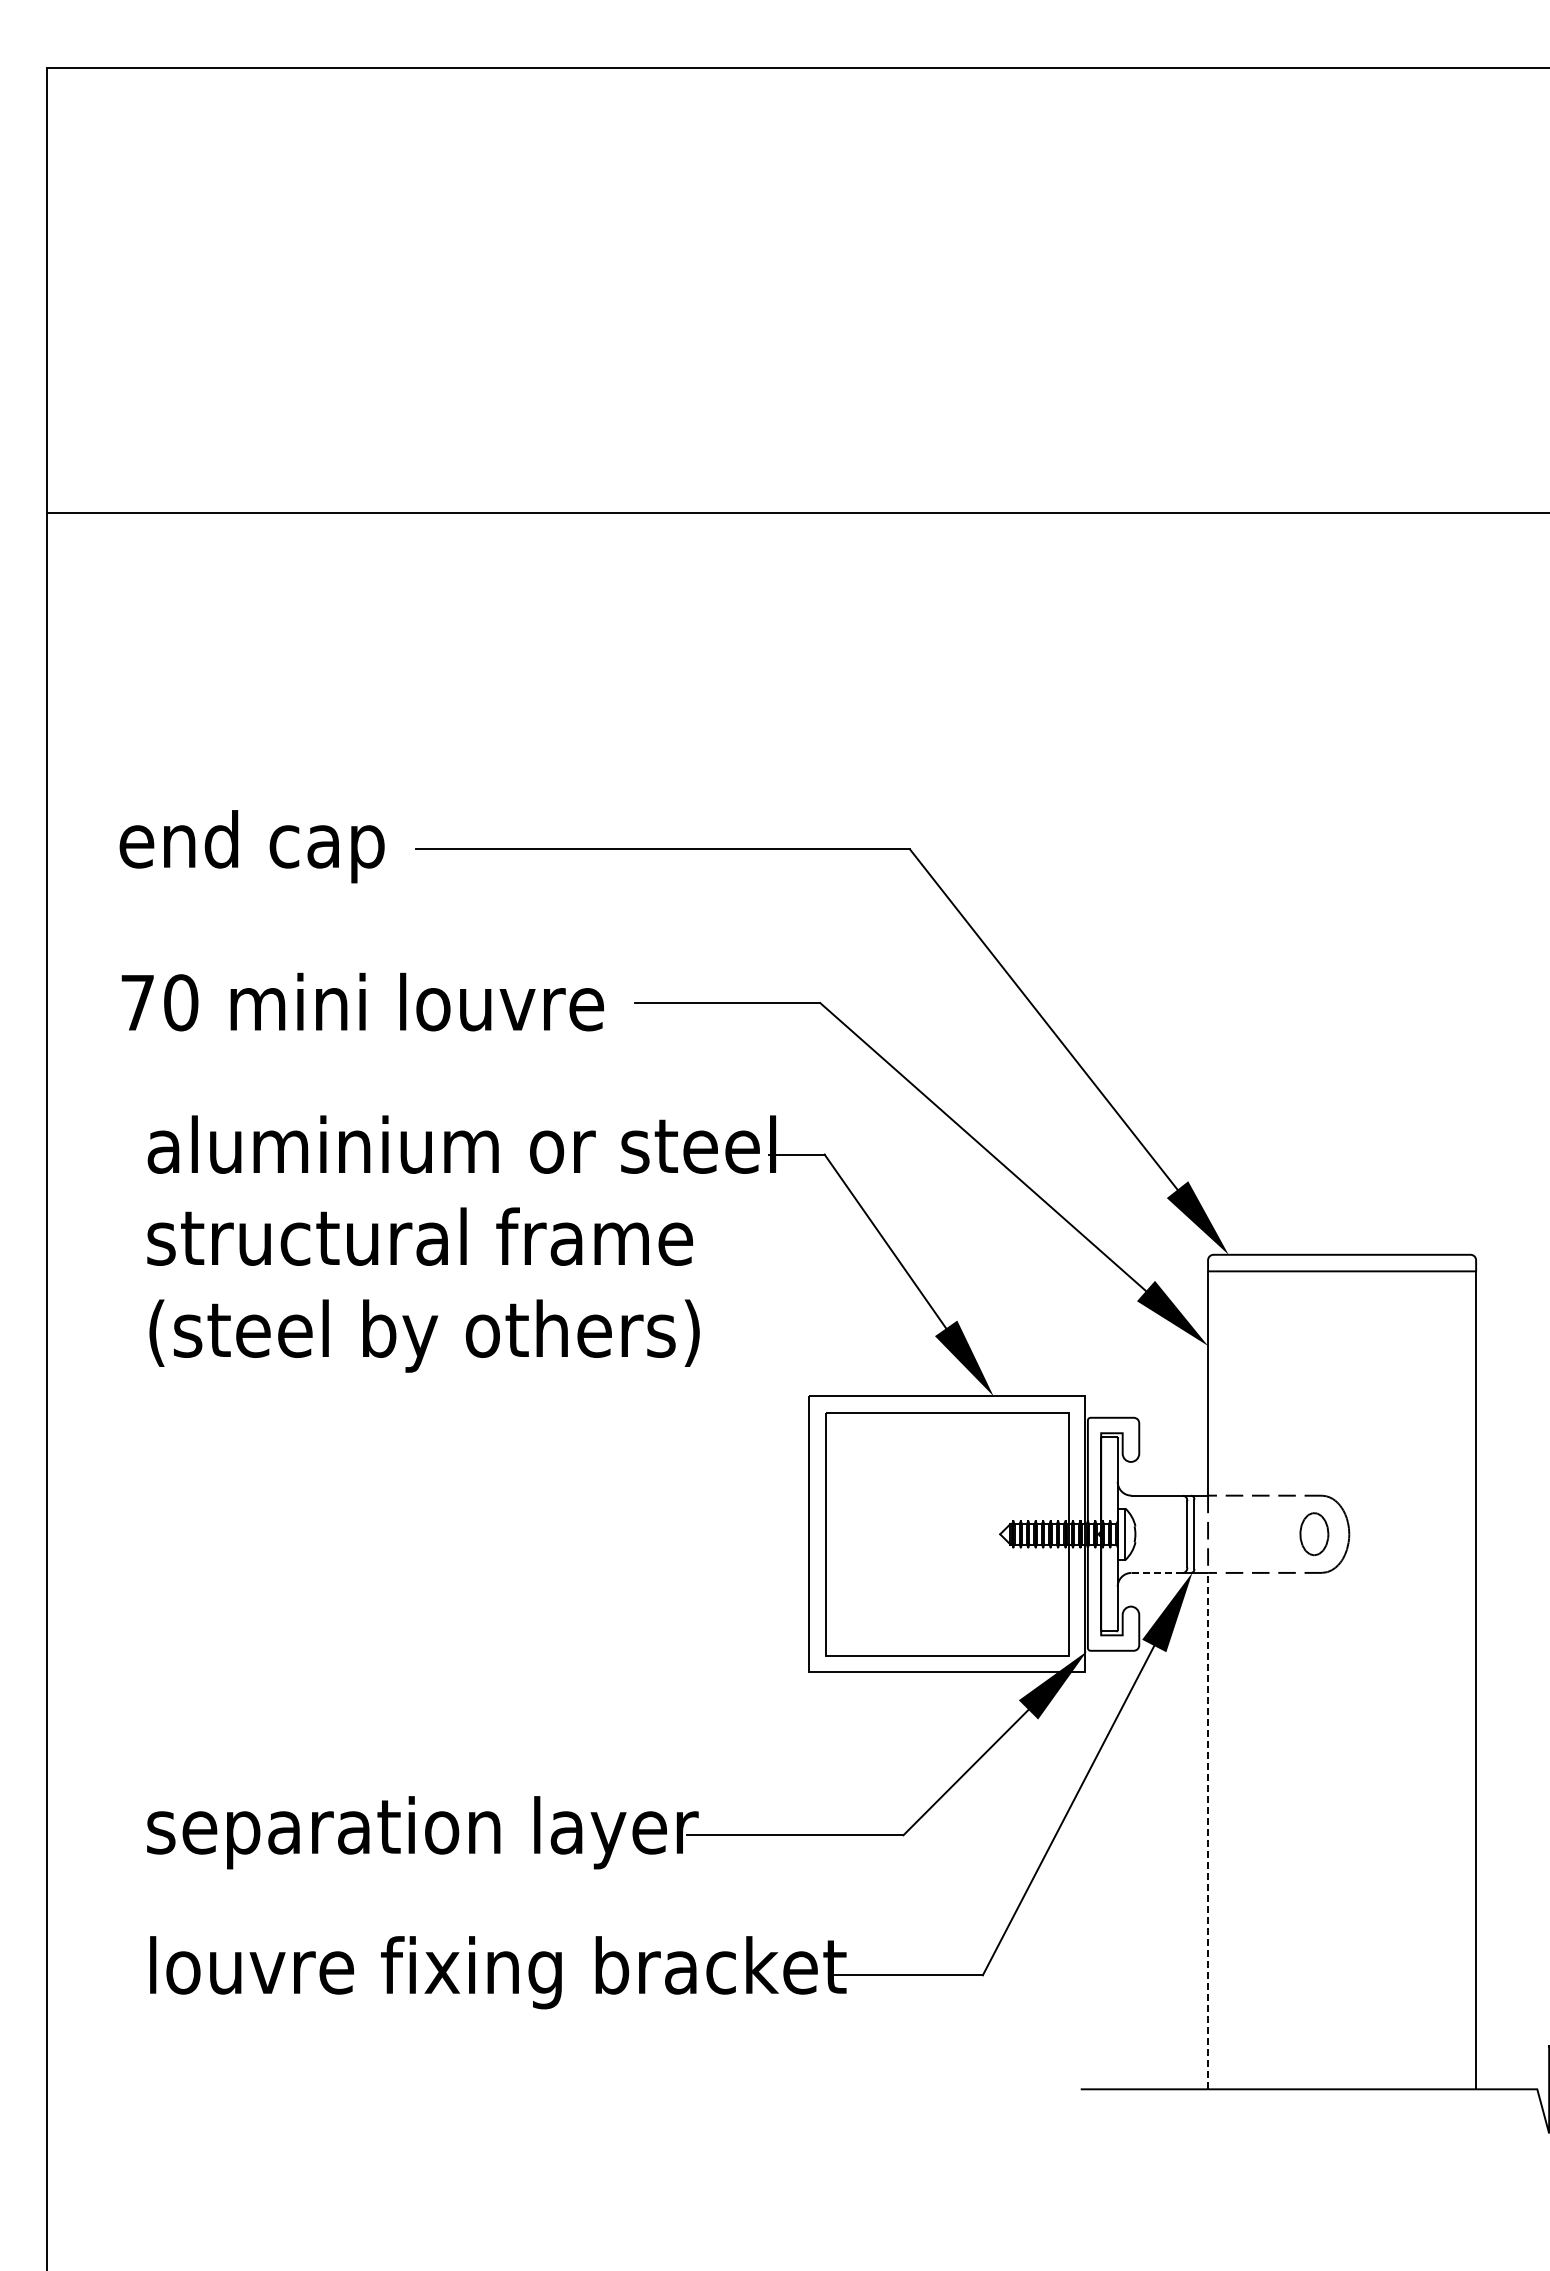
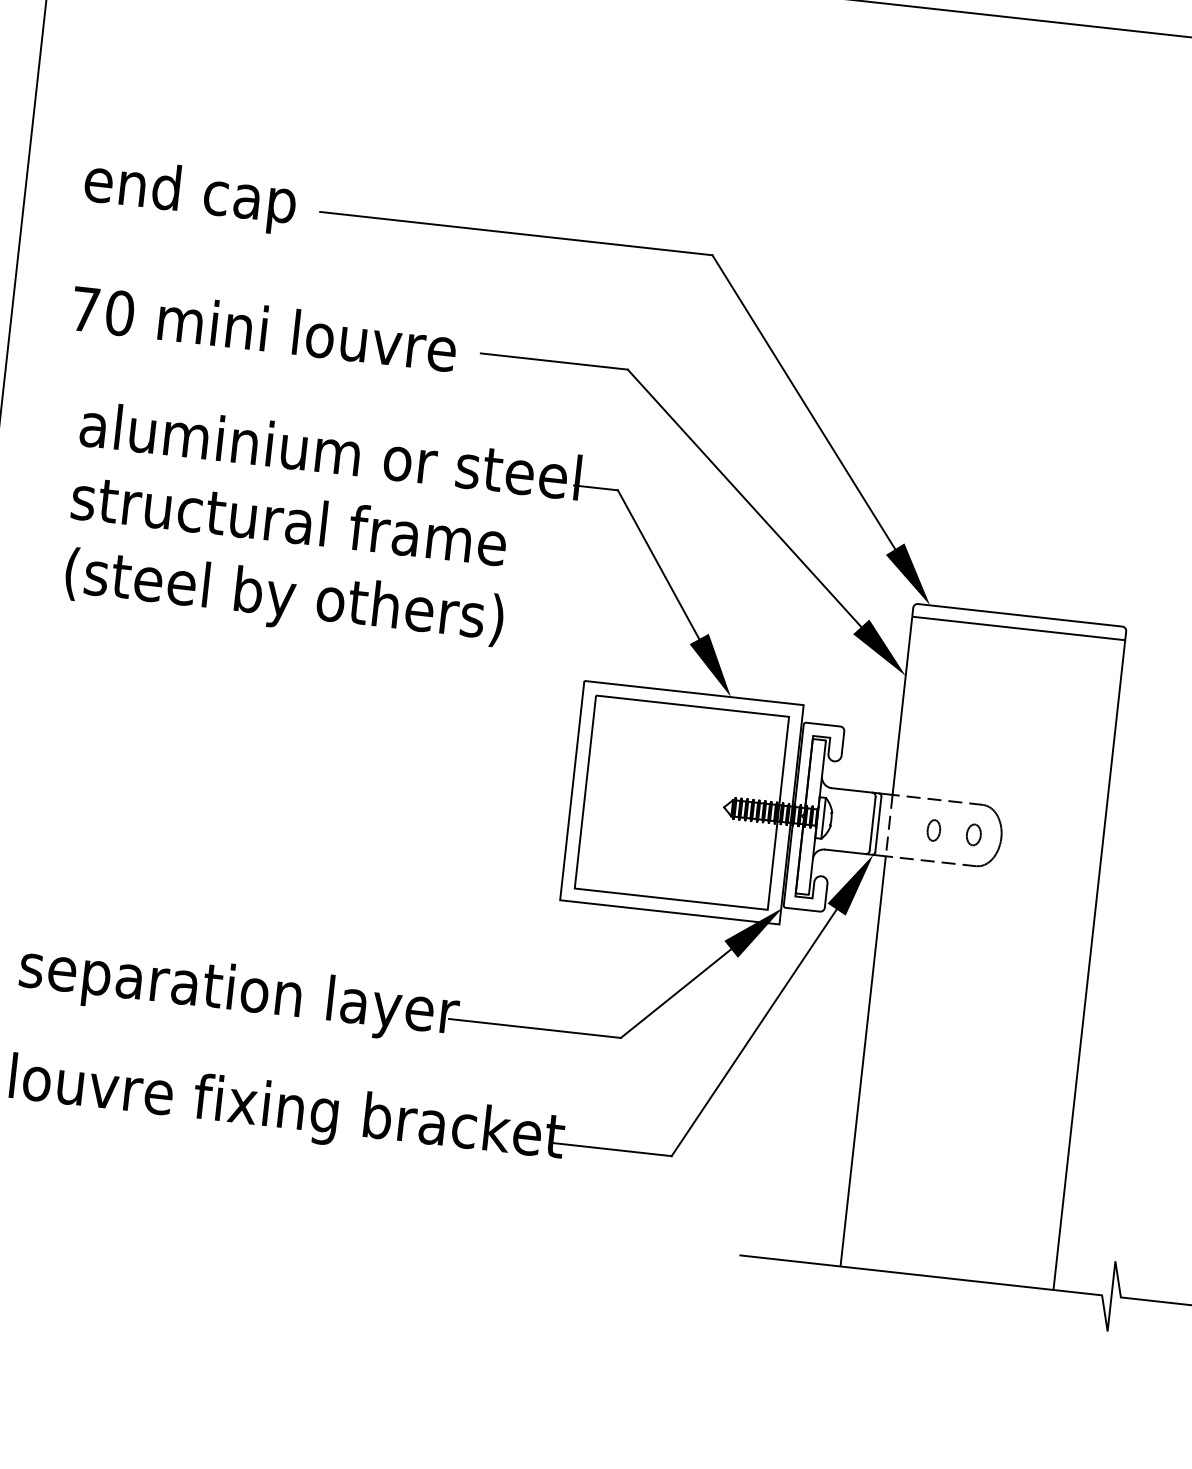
part: (1263, 1534) -> (933, 830), added
part: (1314, 1534) -> (973, 835), size x0.62
line: (1157, 1572) -> (845, 851), dashed -> solid
line: (1208, 1830) -> (863, 1060), dashed -> solid

